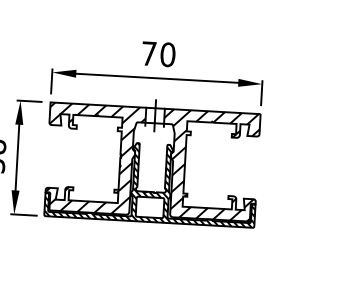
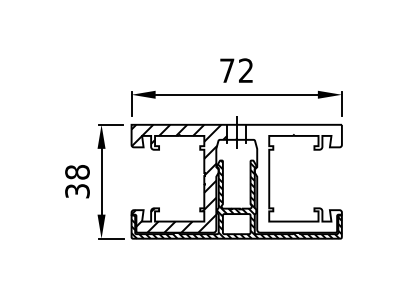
text: (167, 54) -> (245, 70), 70 -> 72
hatch: (209, 165) -> (293, 178), removed

